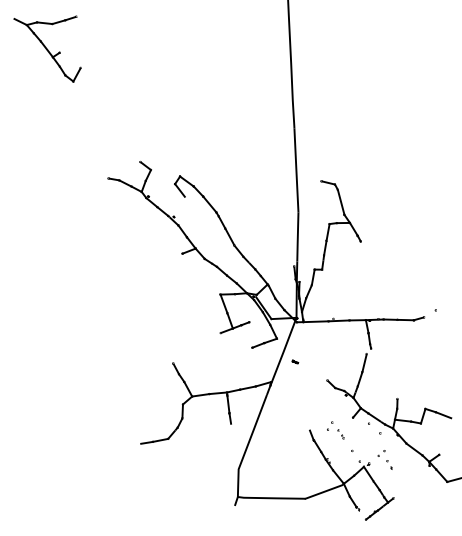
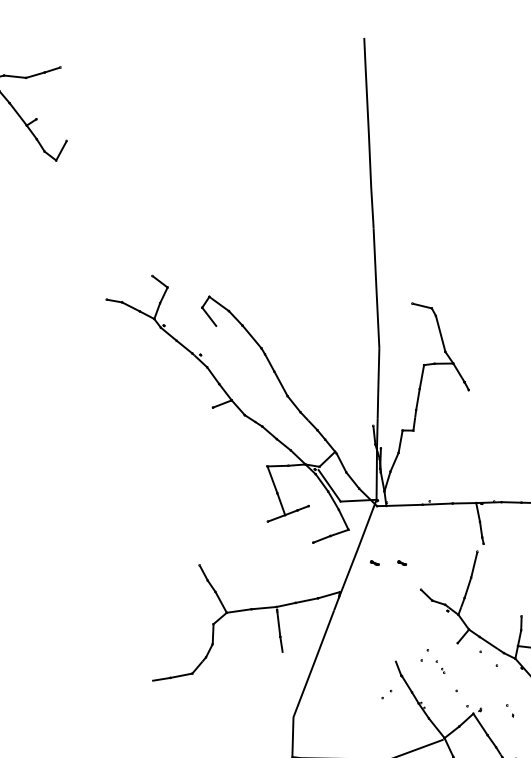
part: (314, 361) -> (402, 562), added
part: (381, 453) -> (386, 694), moved

